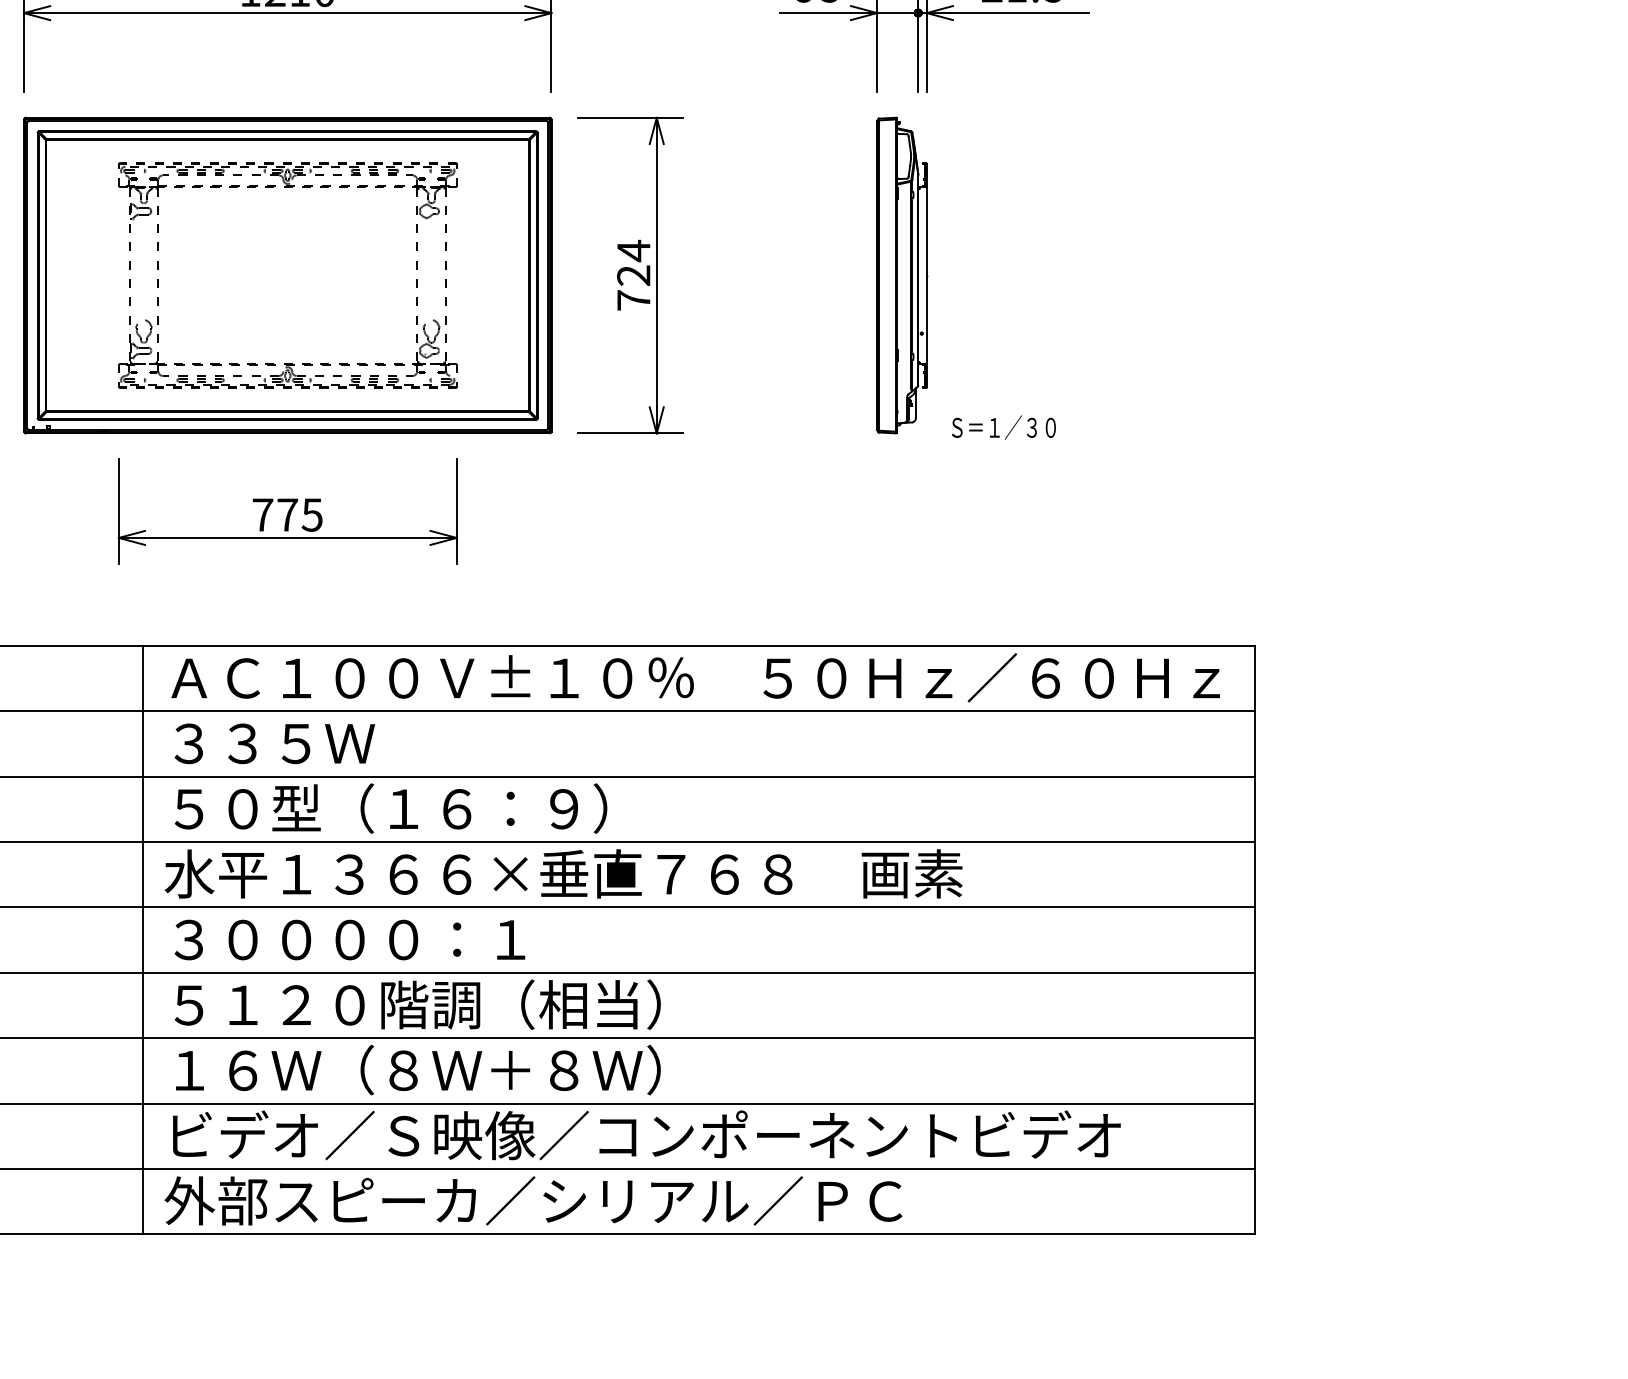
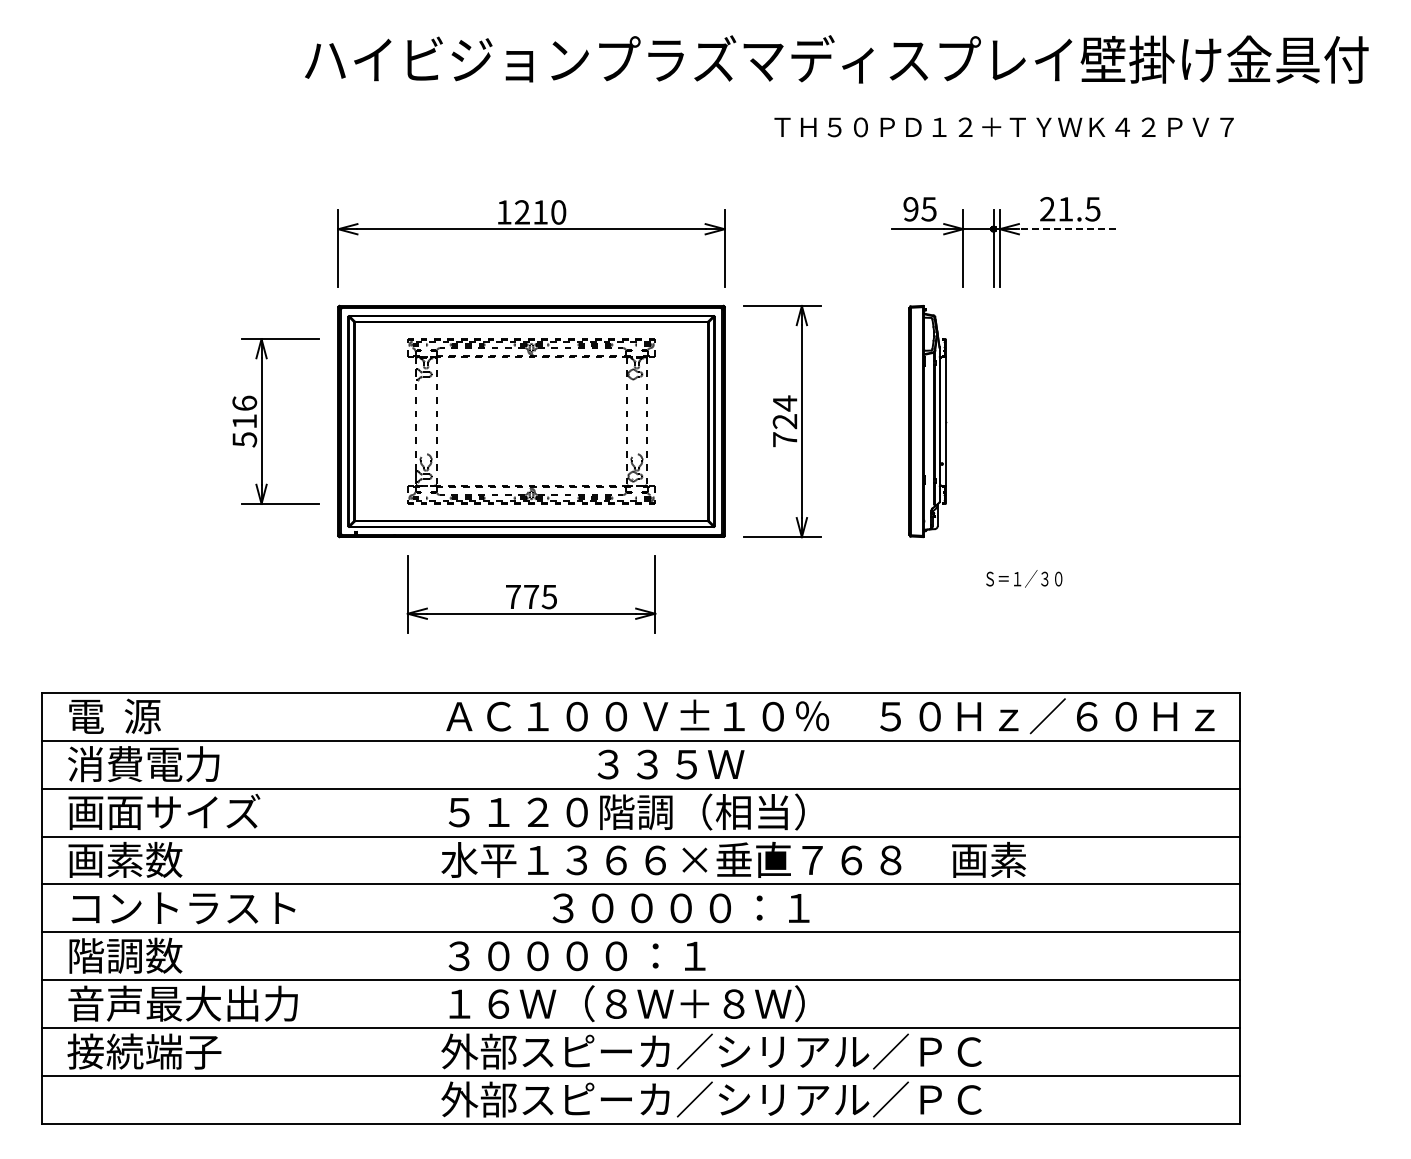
line: (1016, 13) -> (1065, 229), solid -> dashed
part: (901, 275) -> (927, 421), moved
text: (1004, 427) -> (1024, 578), moved
text: (274, 743) -> (670, 764), moved
text: (444, 807) -> (646, 811), ５０型（１６：９） -> ５１２０階調（相当）
line: (143, 940) -> (425, 908), removed
text: (349, 940) -> (680, 908), moved
text: (417, 1004) -> (626, 955), ５１２０階調（相当） -> ３００００：１
text: (642, 1135) -> (791, 1051), ビデオ／Ｓ映像／コンポーネントビデオ -> 外部スピーカ／シリアル／ＰＣ

